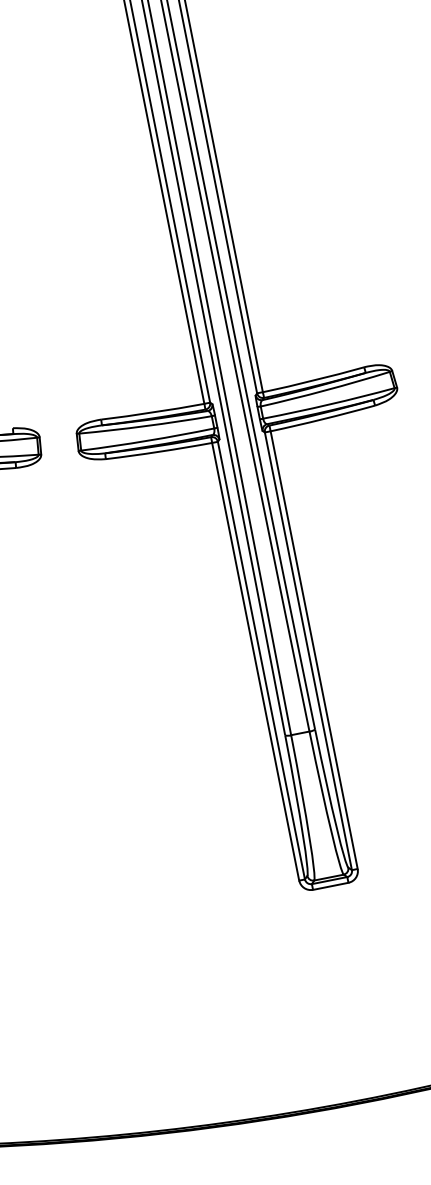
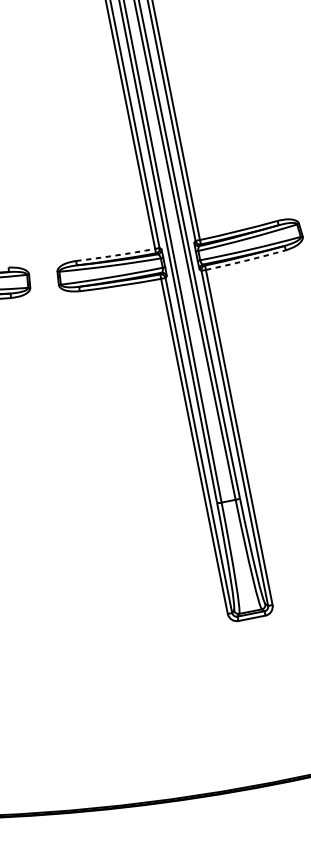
arc: (152, 412) -> (115, 255), solid -> dashed
arc: (323, 419) -> (246, 260), solid -> dashed

